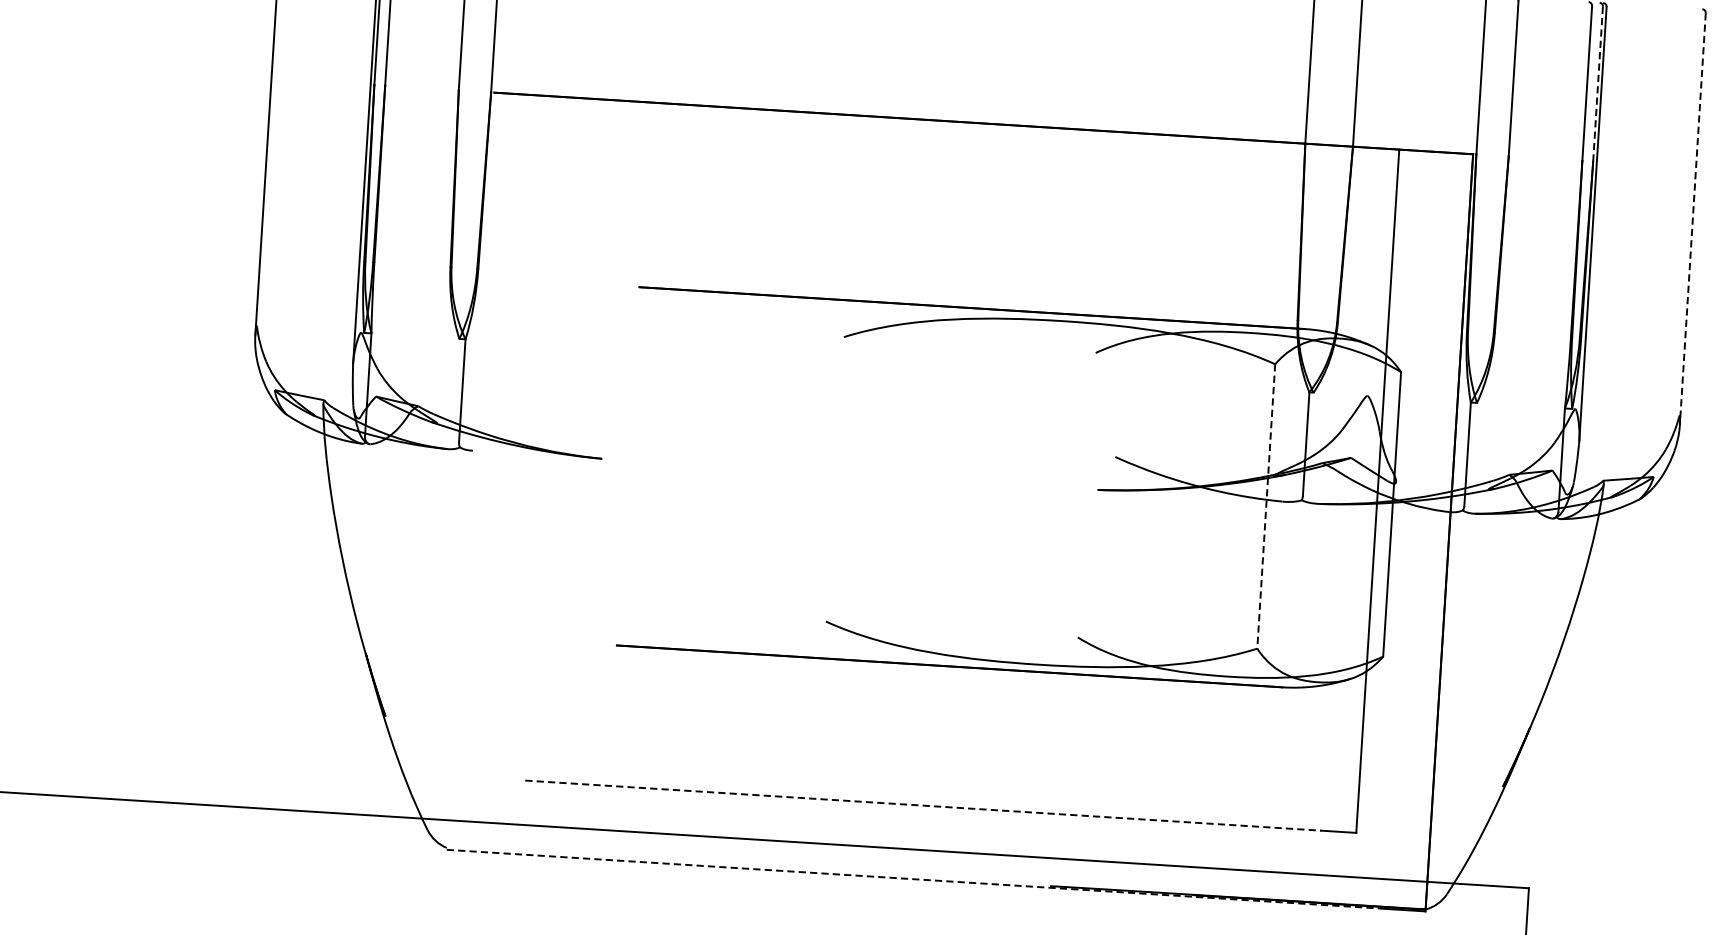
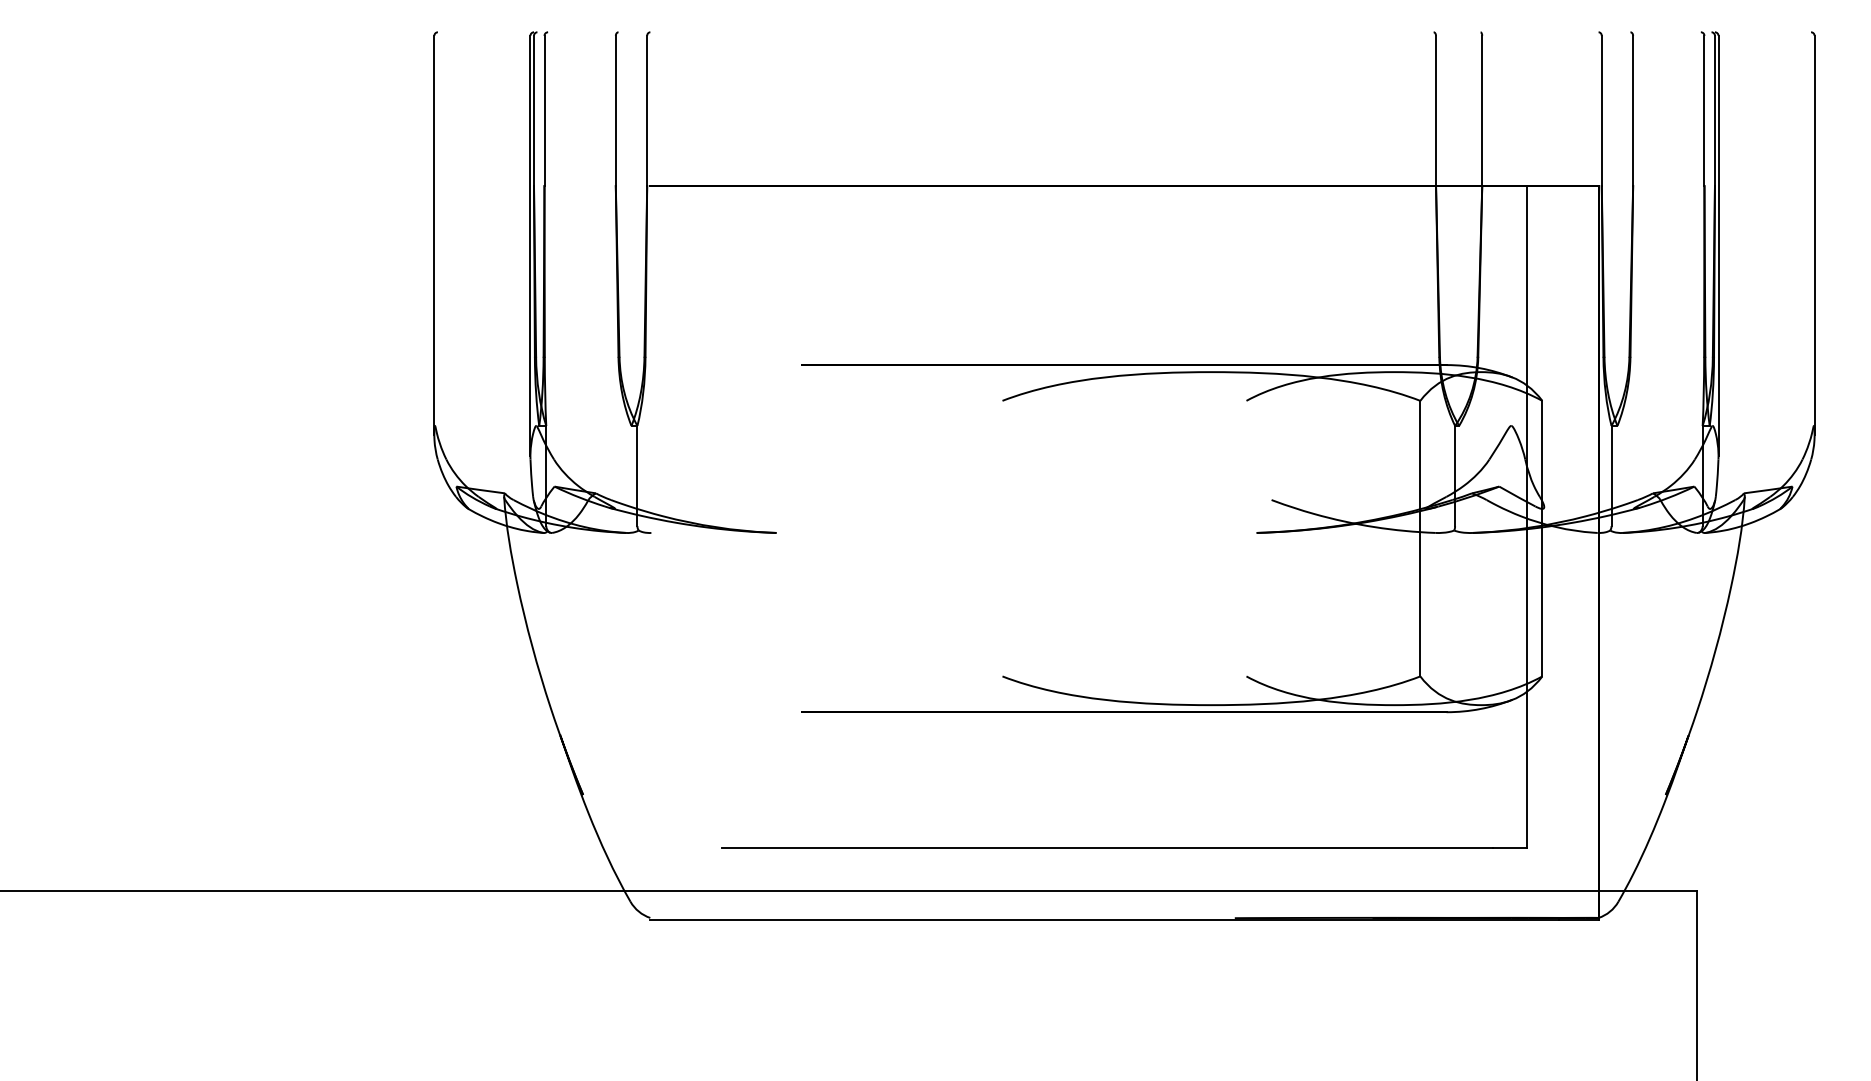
line: (1597, 84) -> (1714, 111), dashed -> solid
line: (1692, 219) -> (1814, 235), dashed -> solid
line: (1266, 506) -> (1420, 538), dashed -> solid
line: (923, 805) -> (1107, 848), dashed -> solid
line: (916, 879) -> (1105, 919), dashed -> solid

